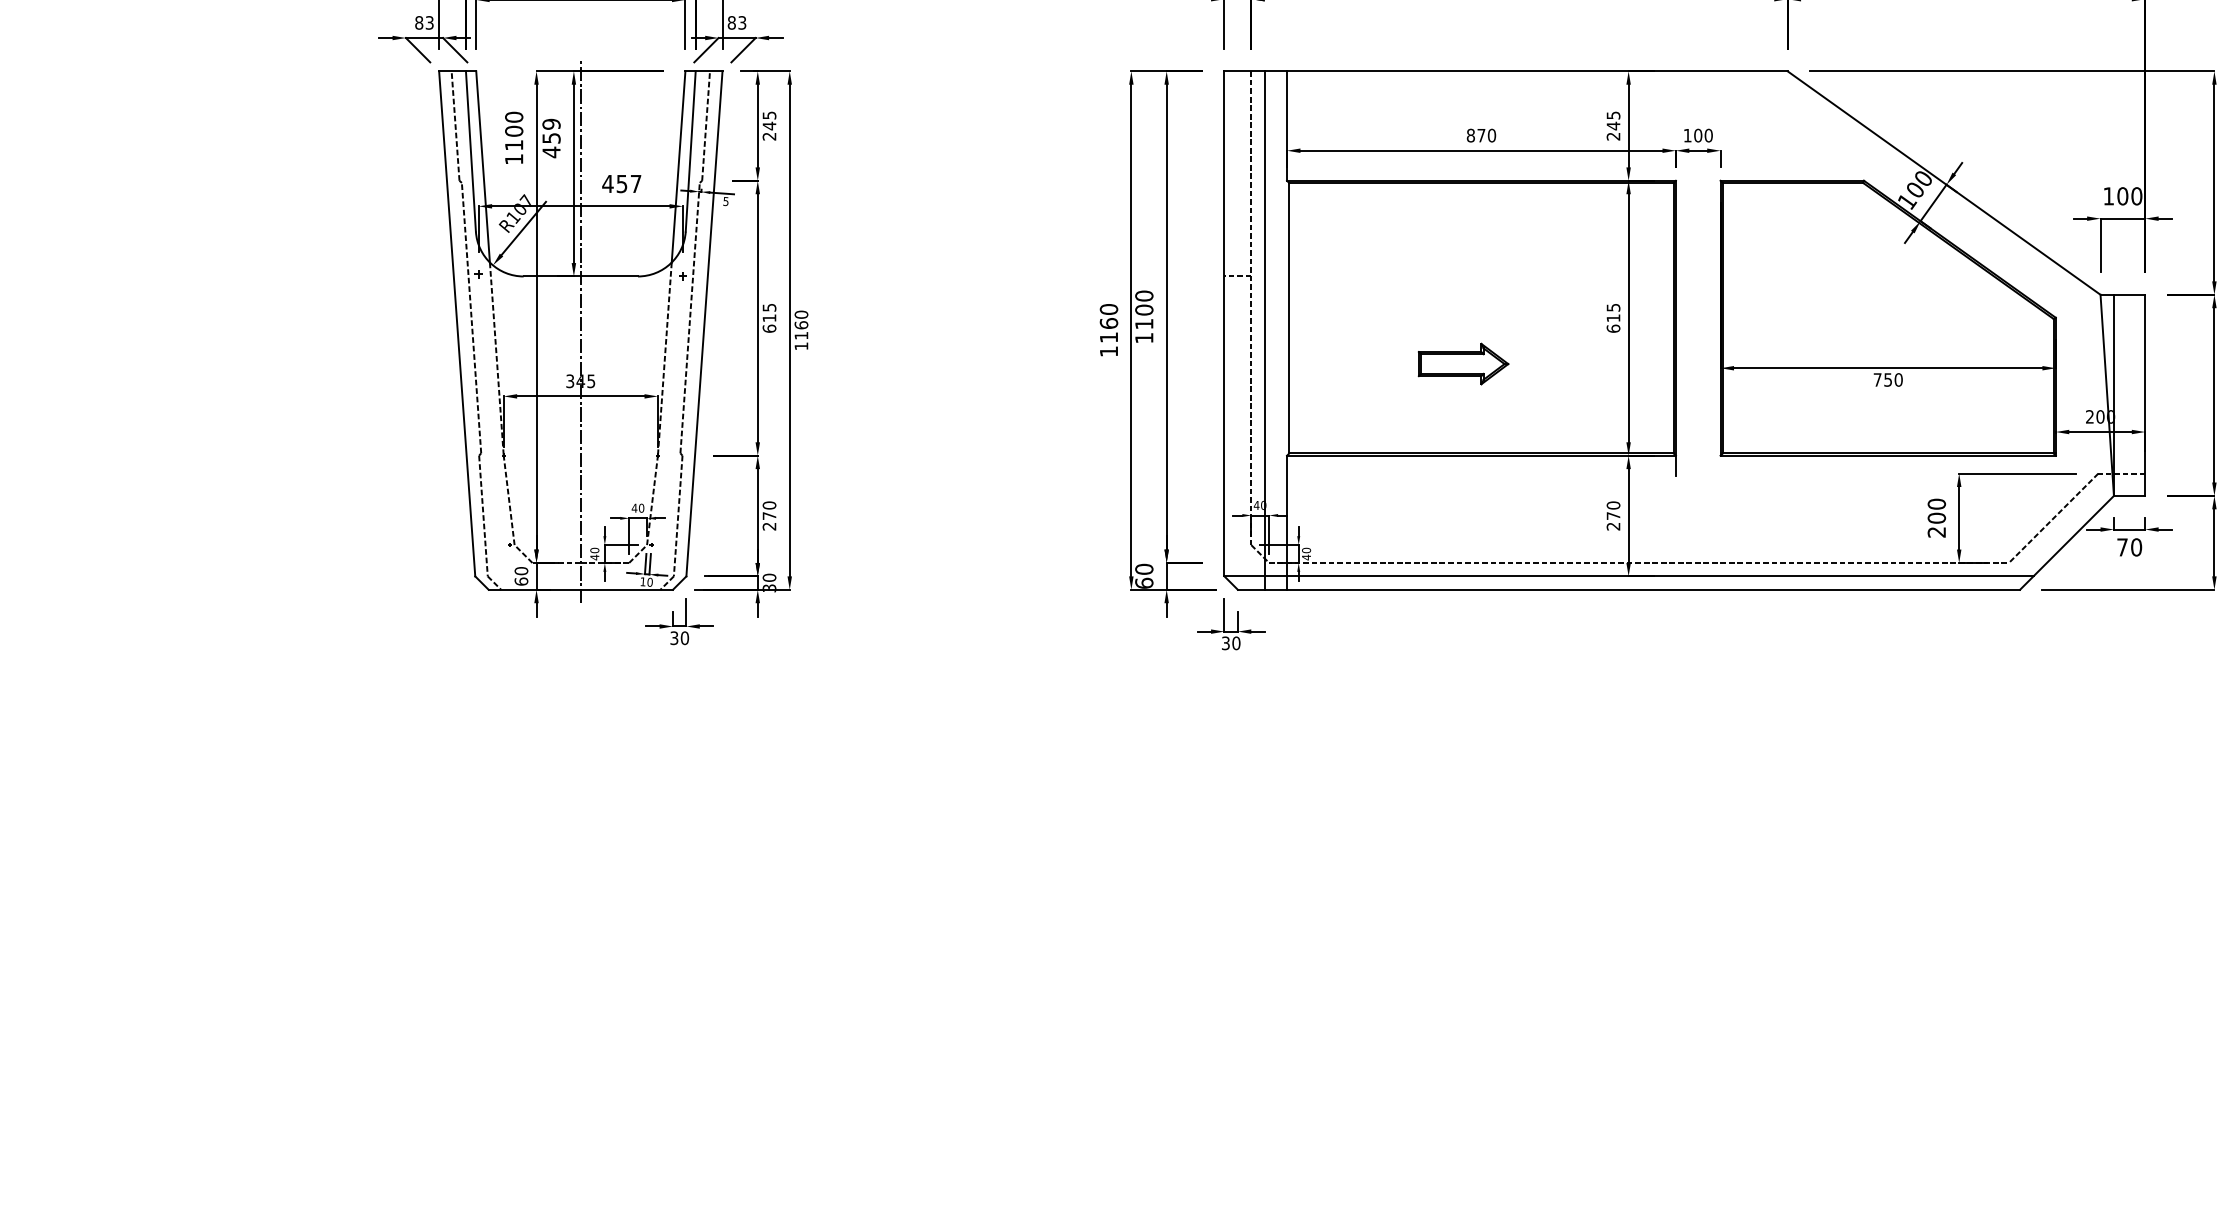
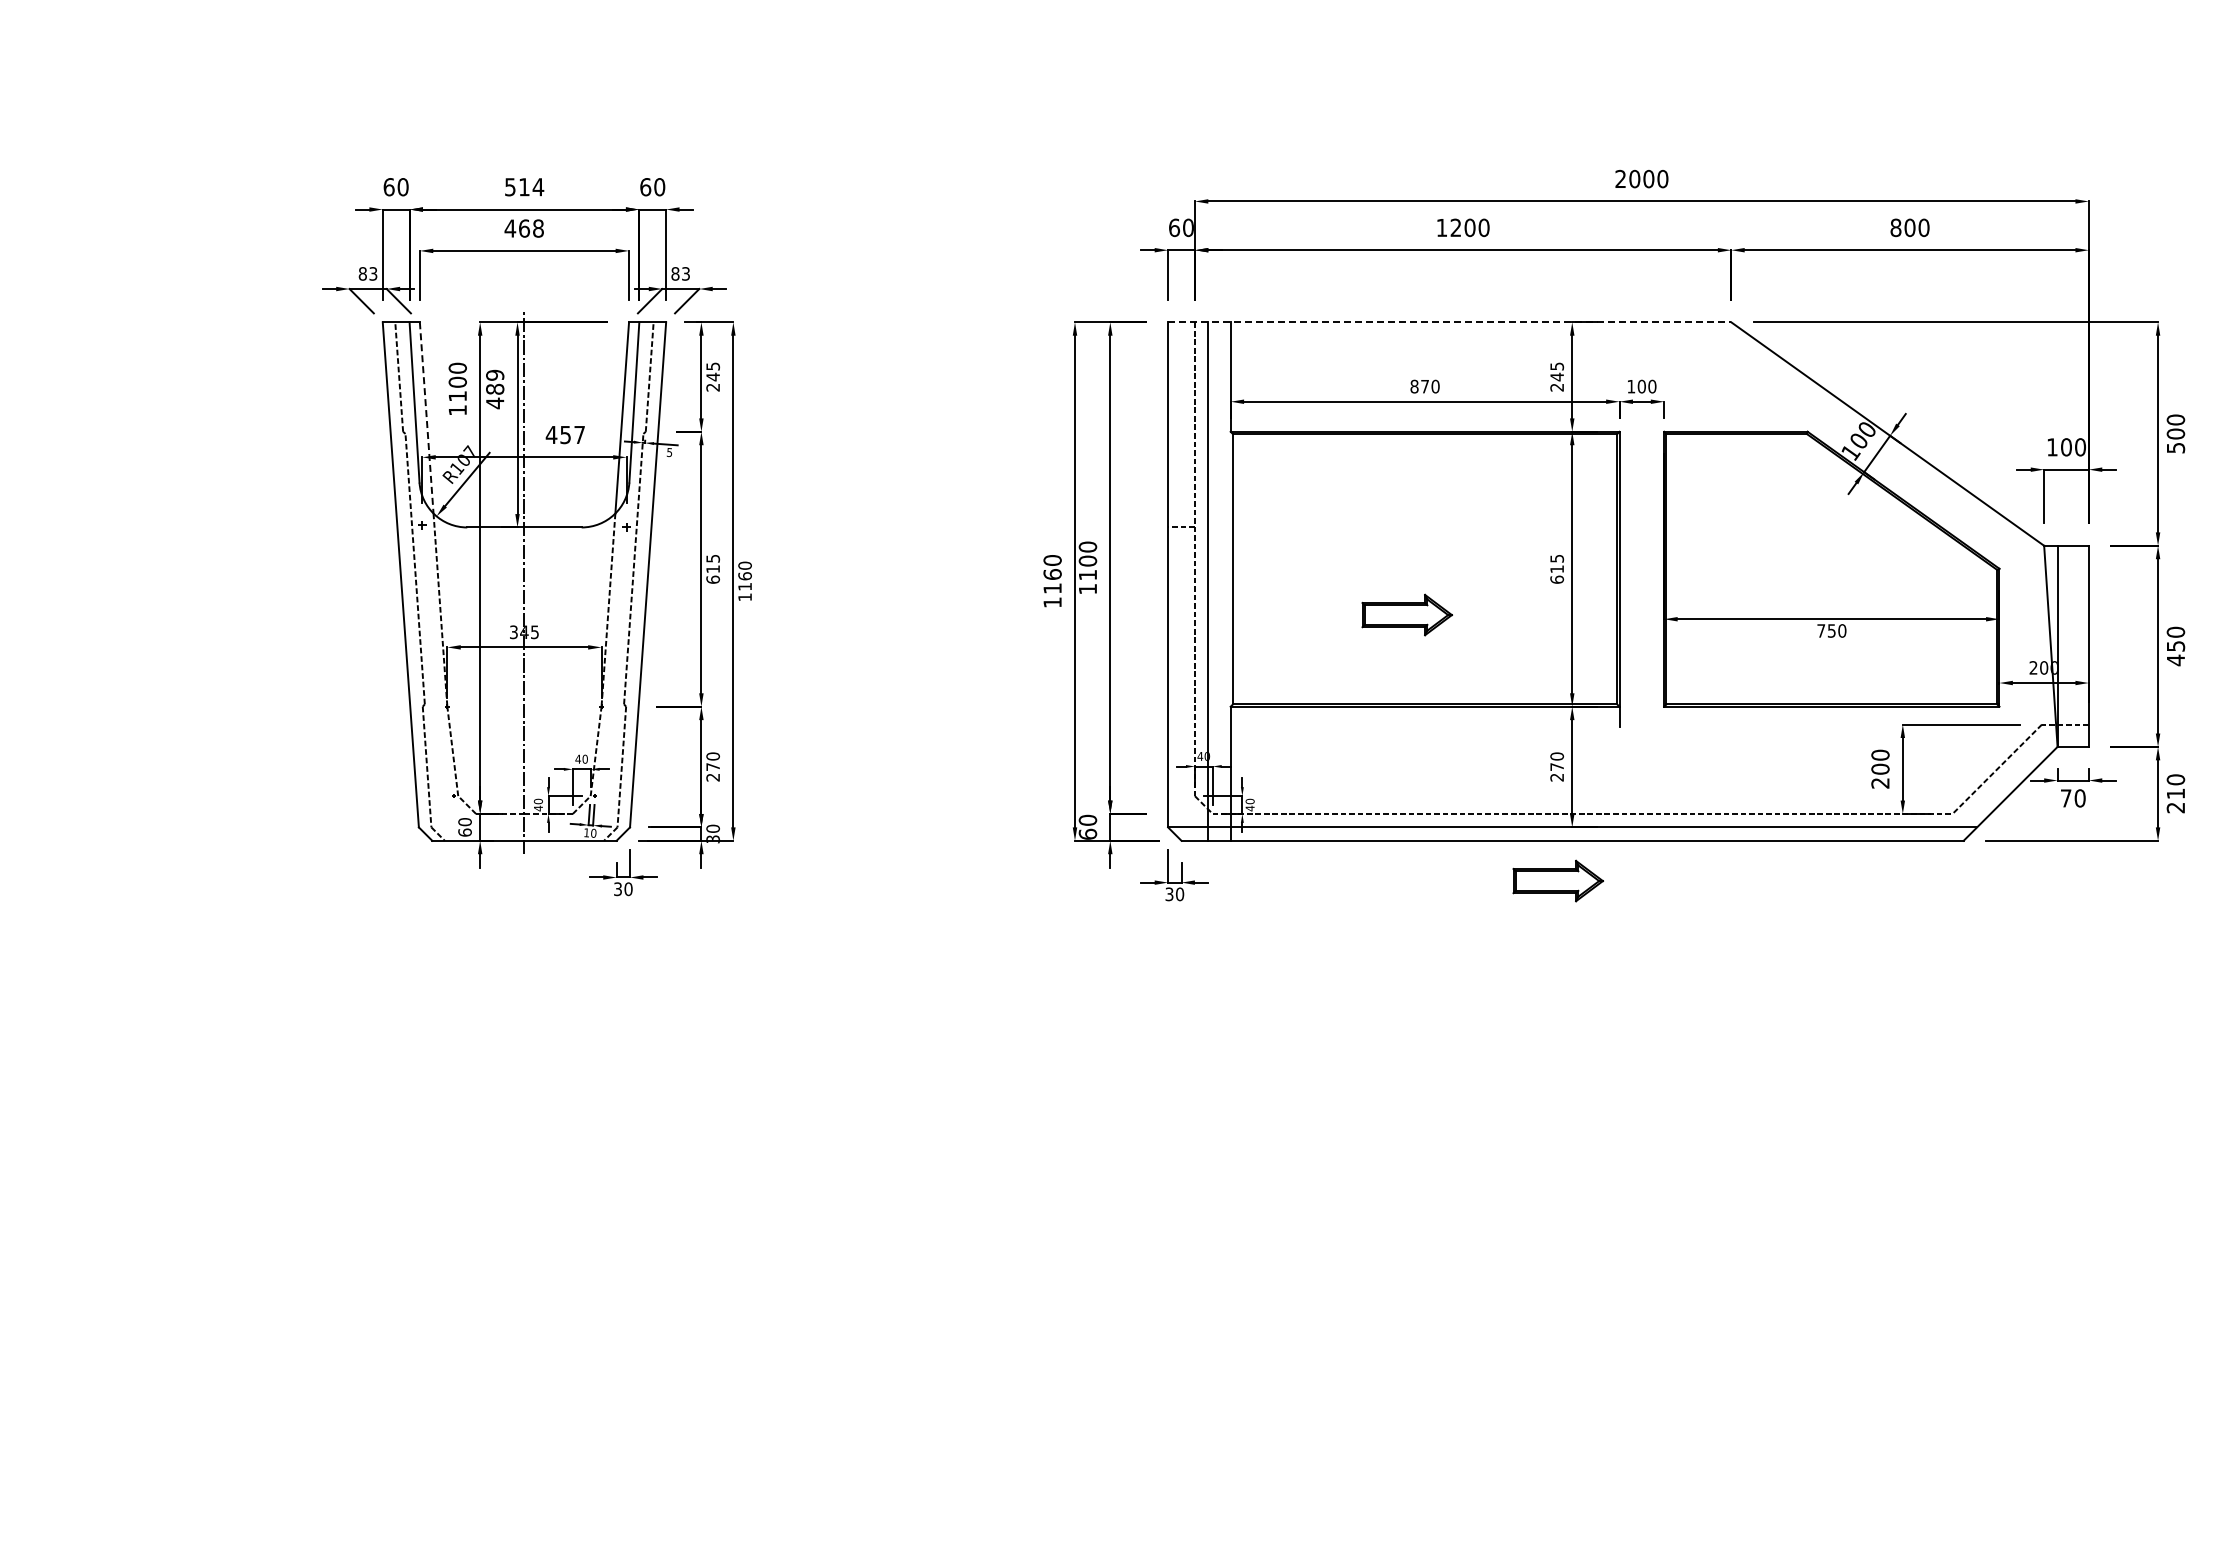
line: (1505, 71) -> (1449, 322), solid -> dashed
text: (551, 137) -> (495, 388), 459 -> 489
line: (482, 166) -> (426, 417), solid -> dashed
part: (1613, 629) -> (1557, 880), added

